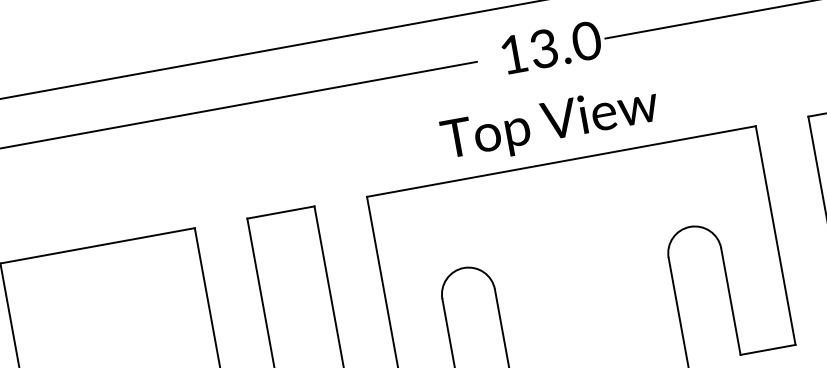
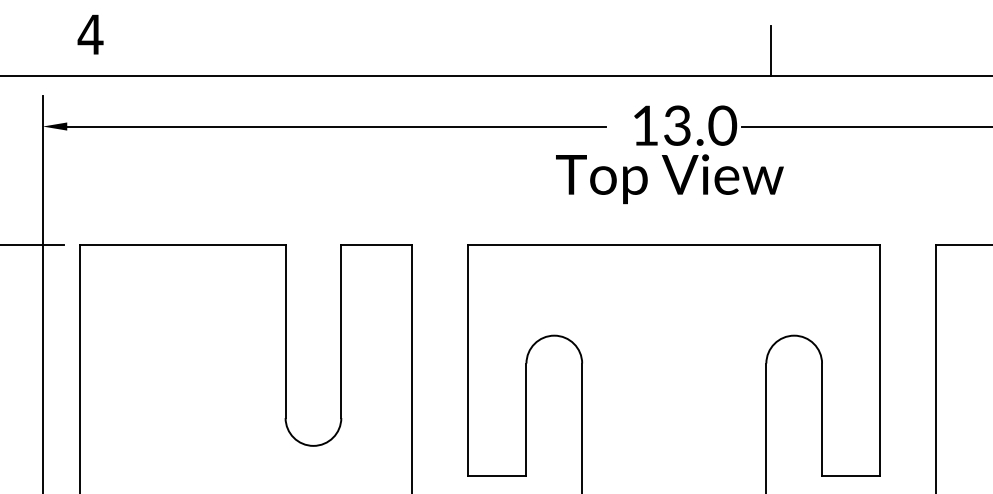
text: (550, 125) -> (669, 179), moved

